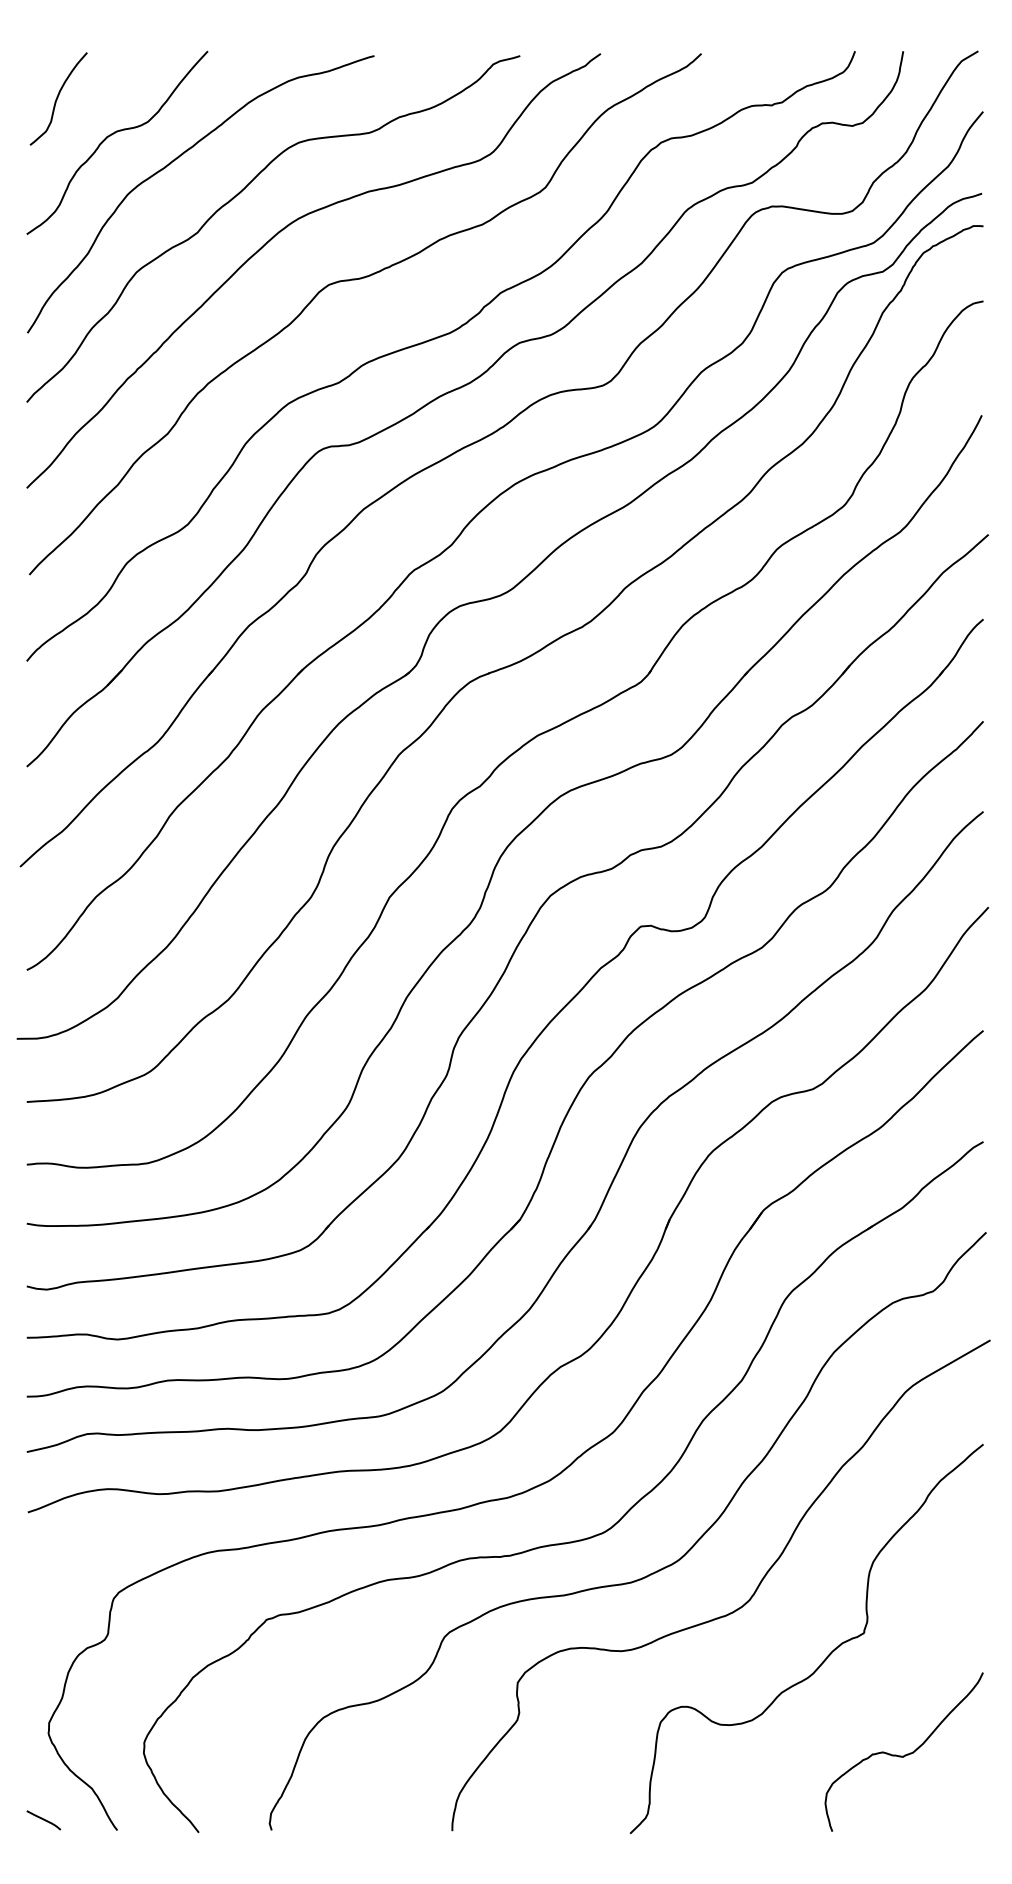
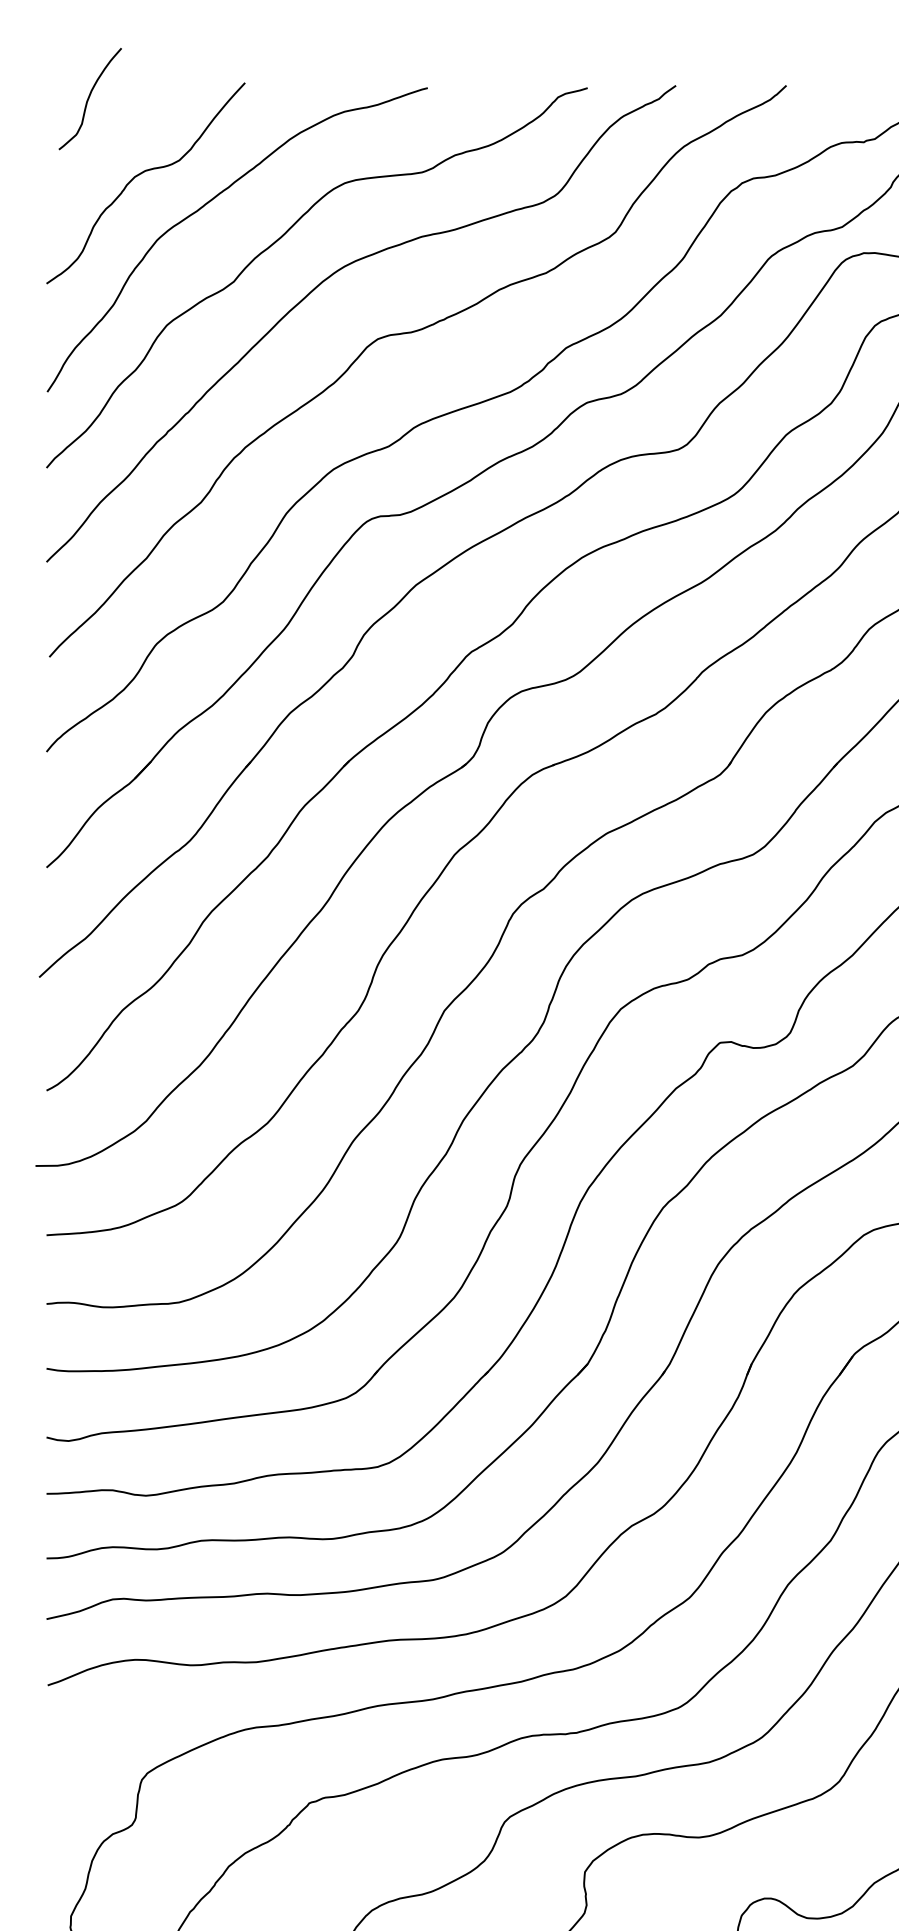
curve: (58, 97) -> (90, 97), moved

